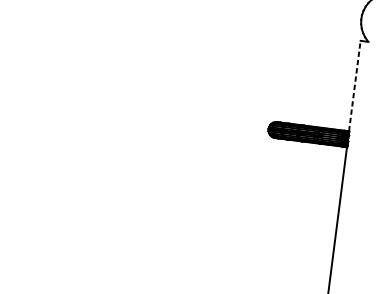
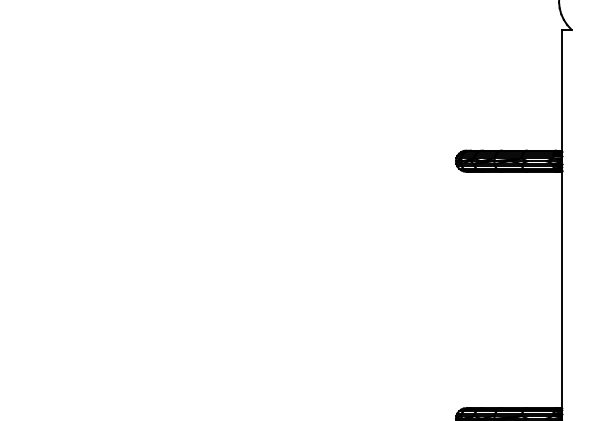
line: (354, 85) -> (561, 89), dashed -> solid

